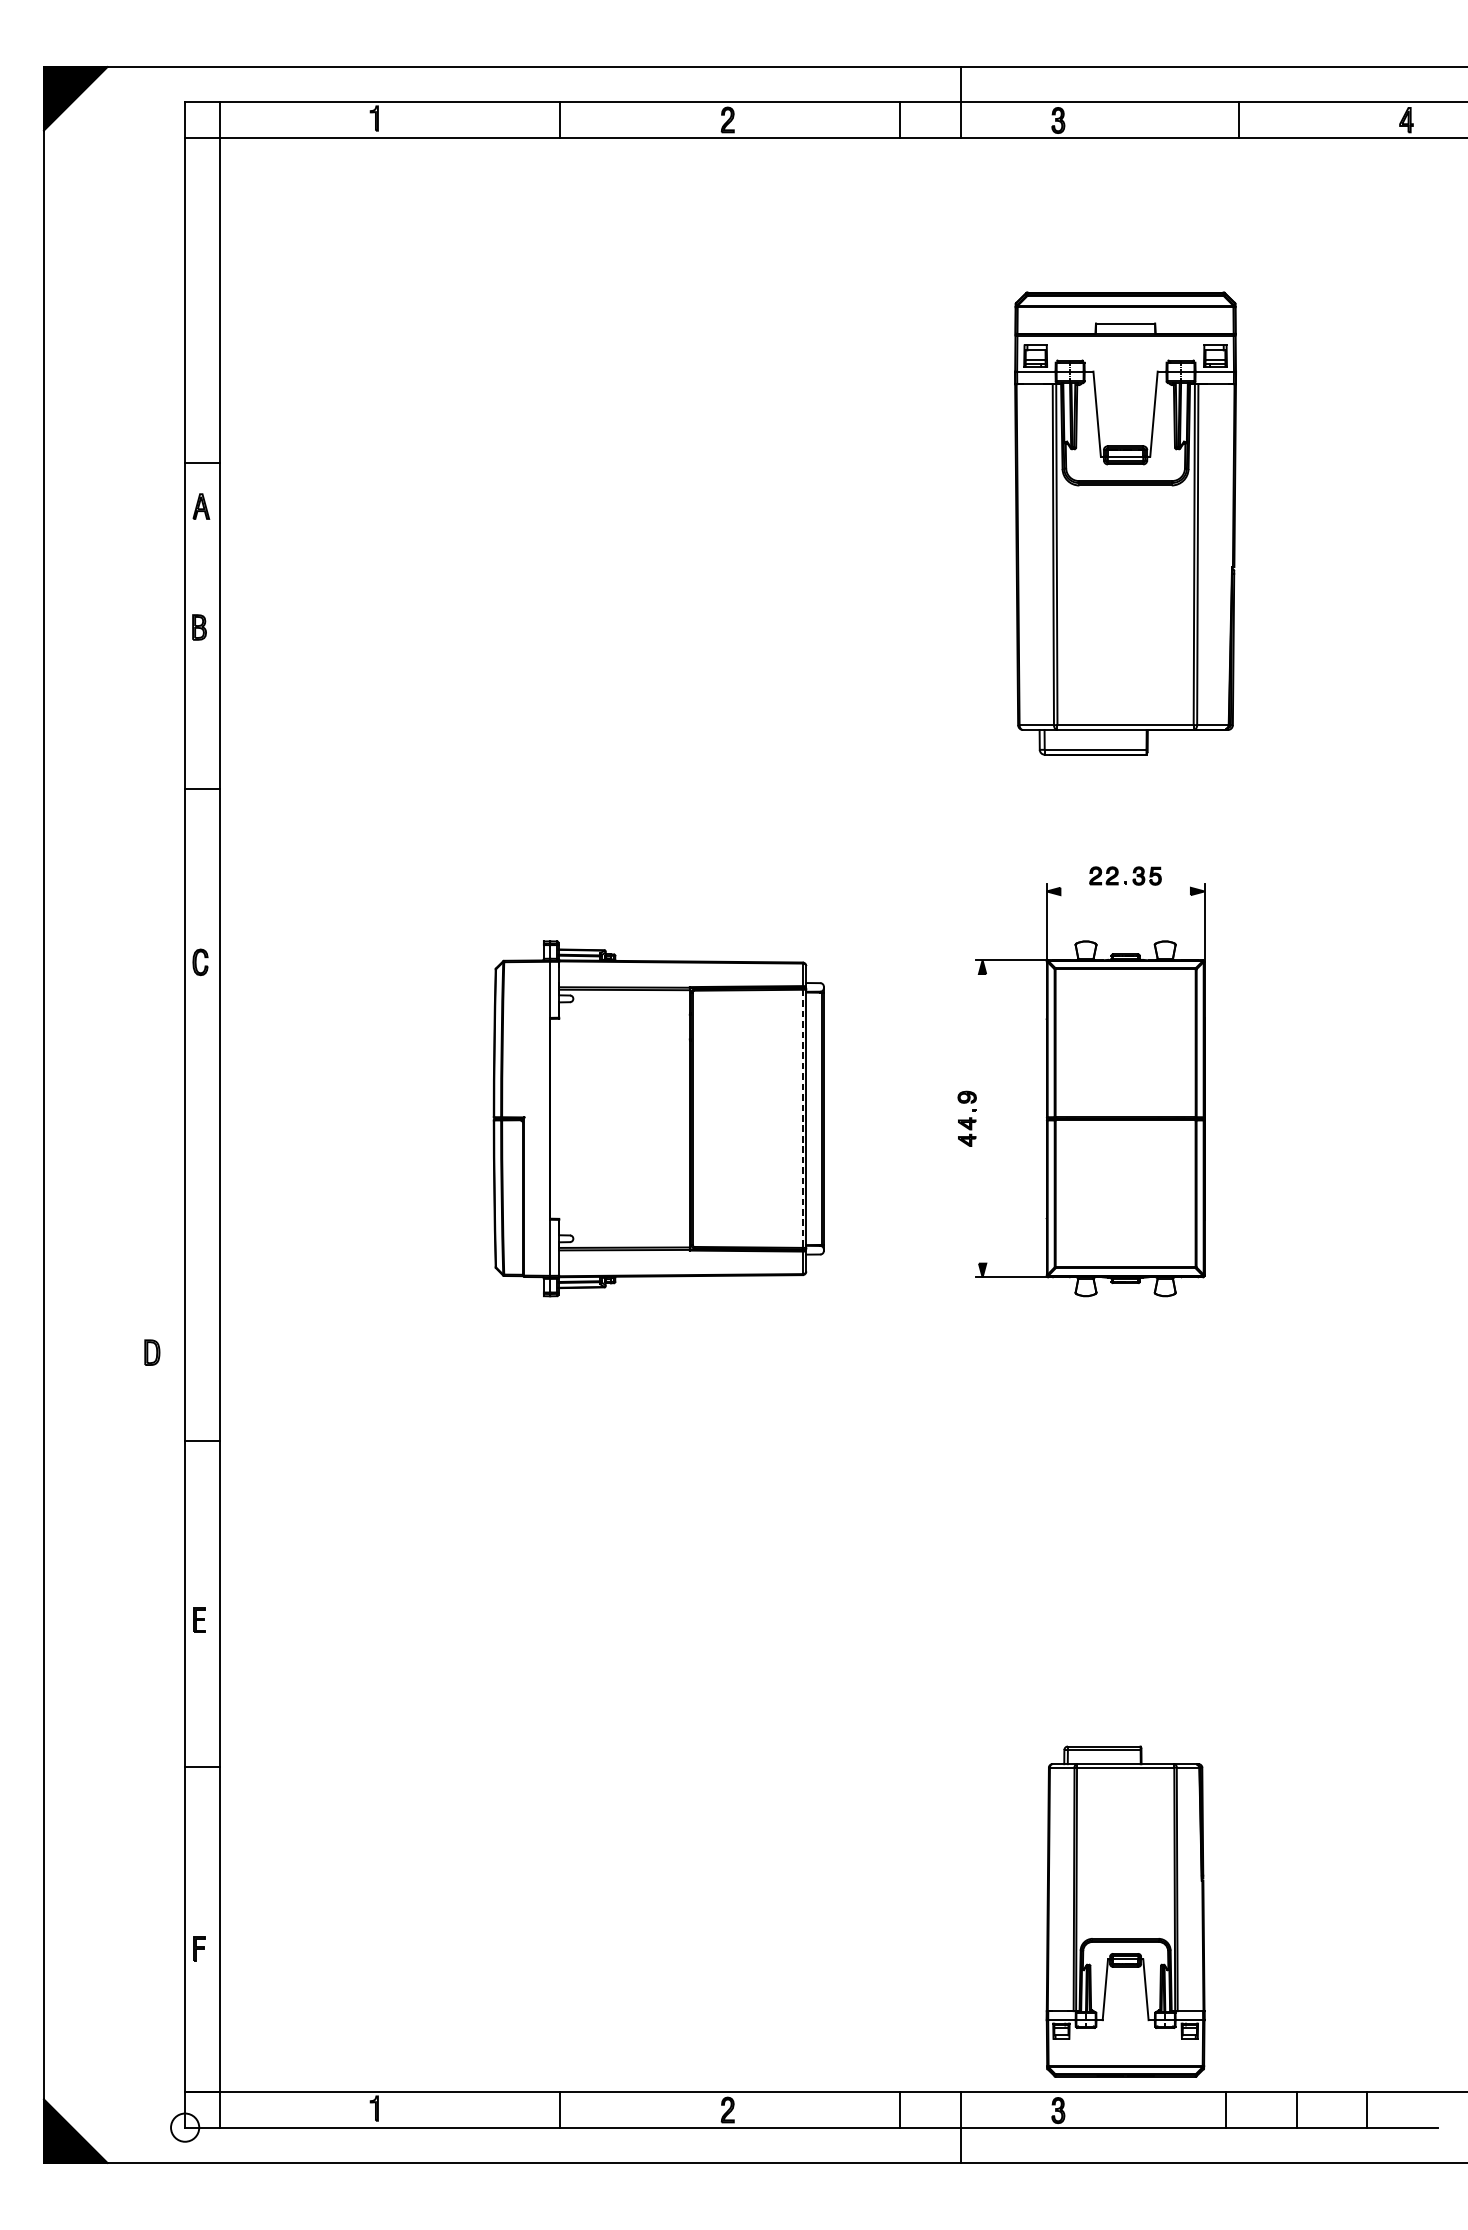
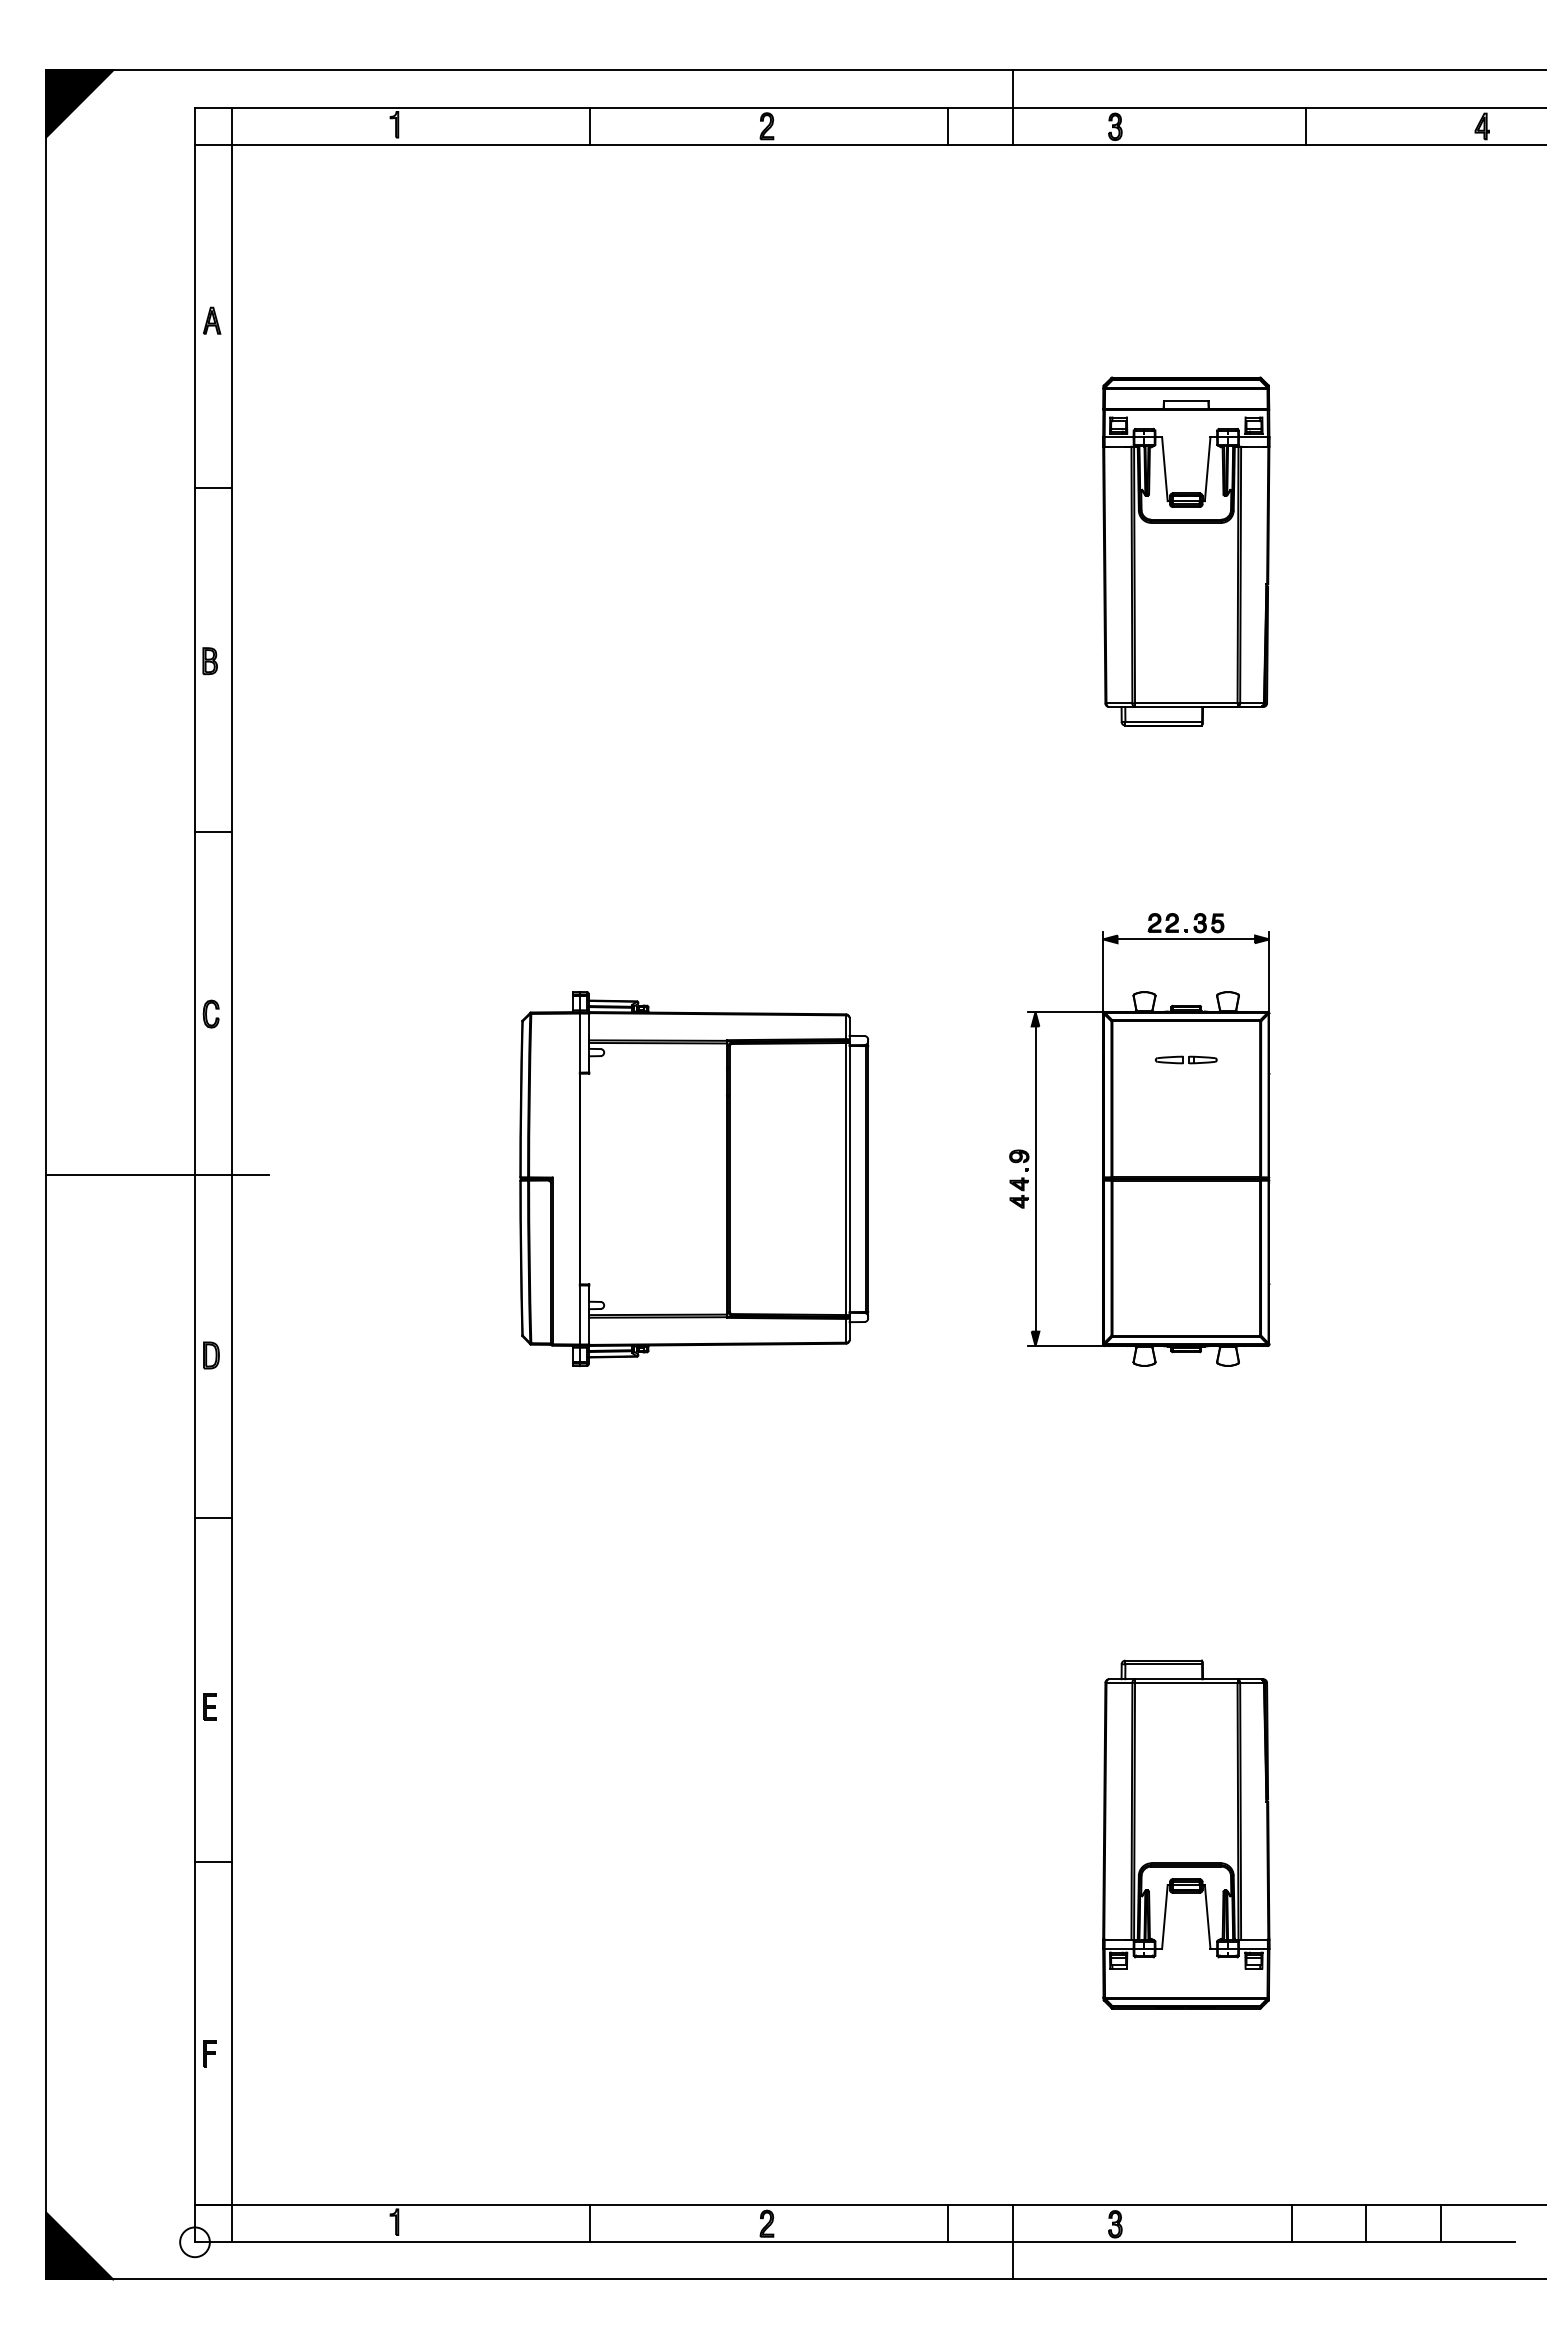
part: (201, 506) -> (212, 320), moved
part: (1125, 523) -> (1186, 551), size x0.71
line: (1125, 891) -> (1186, 939), added
part: (1125, 1005) -> (1186, 1059), added
line: (149, 1115) -> (157, 1175), added
line: (982, 1118) -> (1035, 1178), added
line: (802, 1119) -> (845, 1179), dashed -> solid
part: (152, 1352) -> (211, 1355), moved
part: (1125, 1911) -> (1186, 1834), moved

